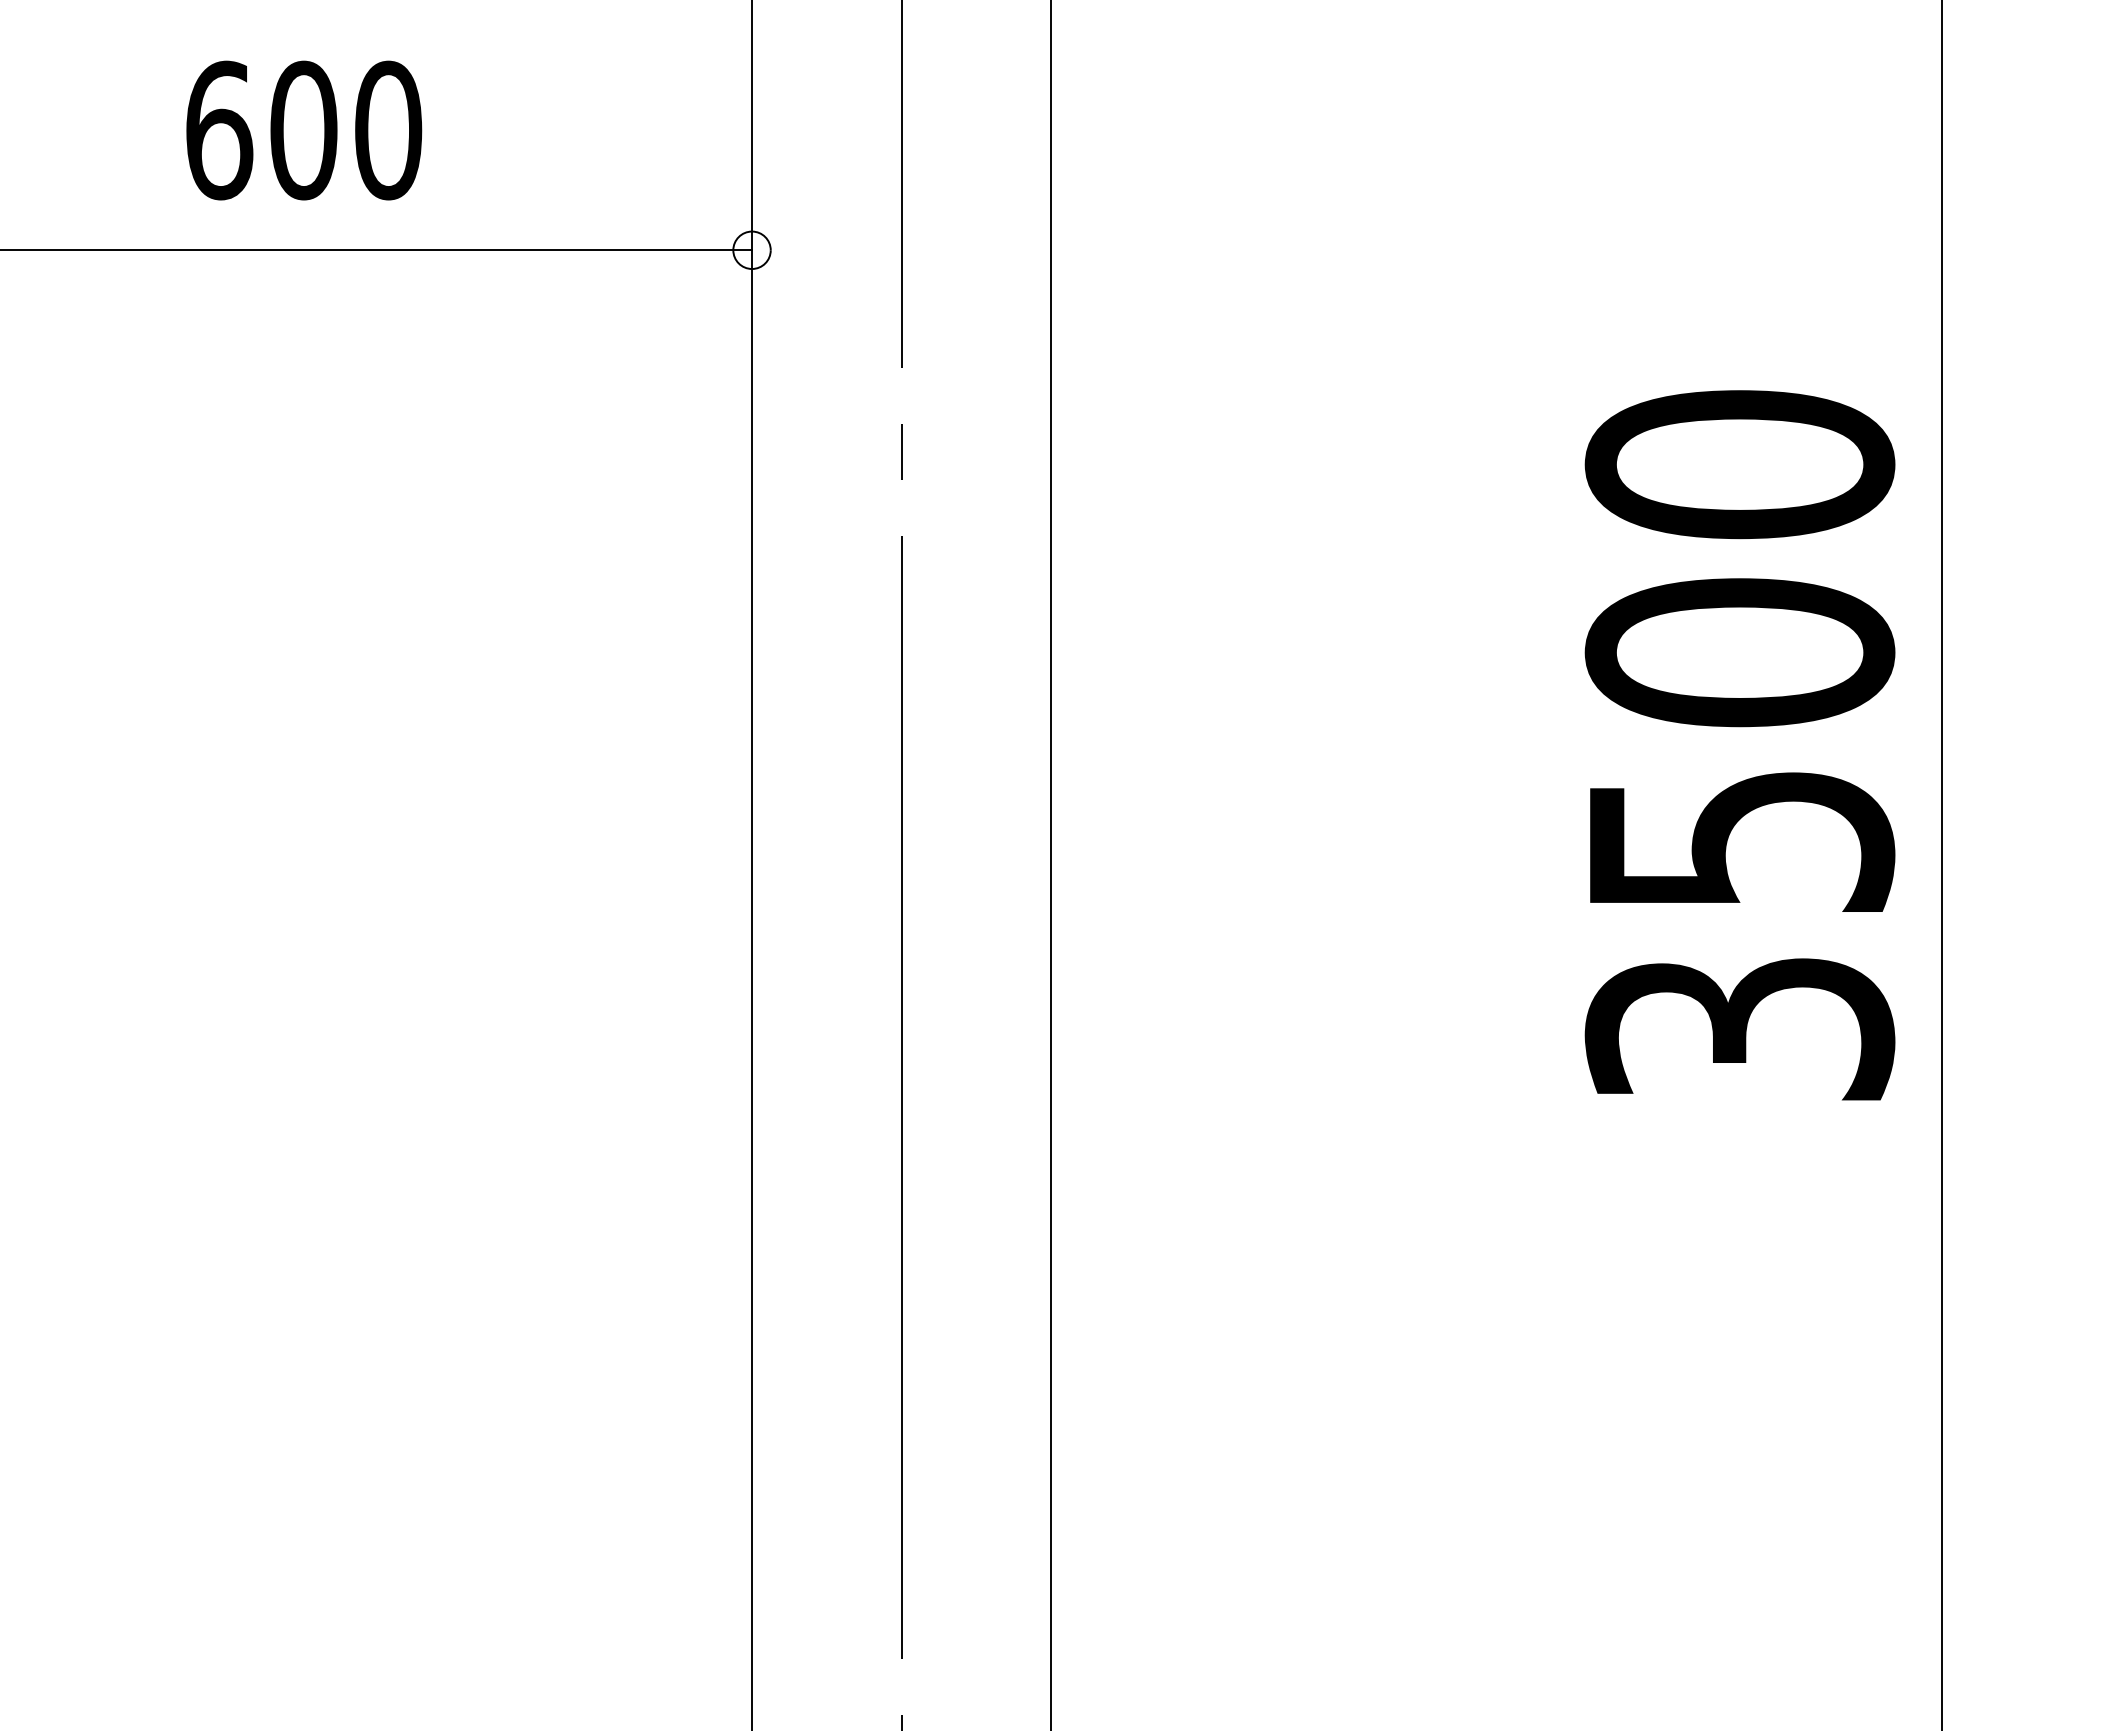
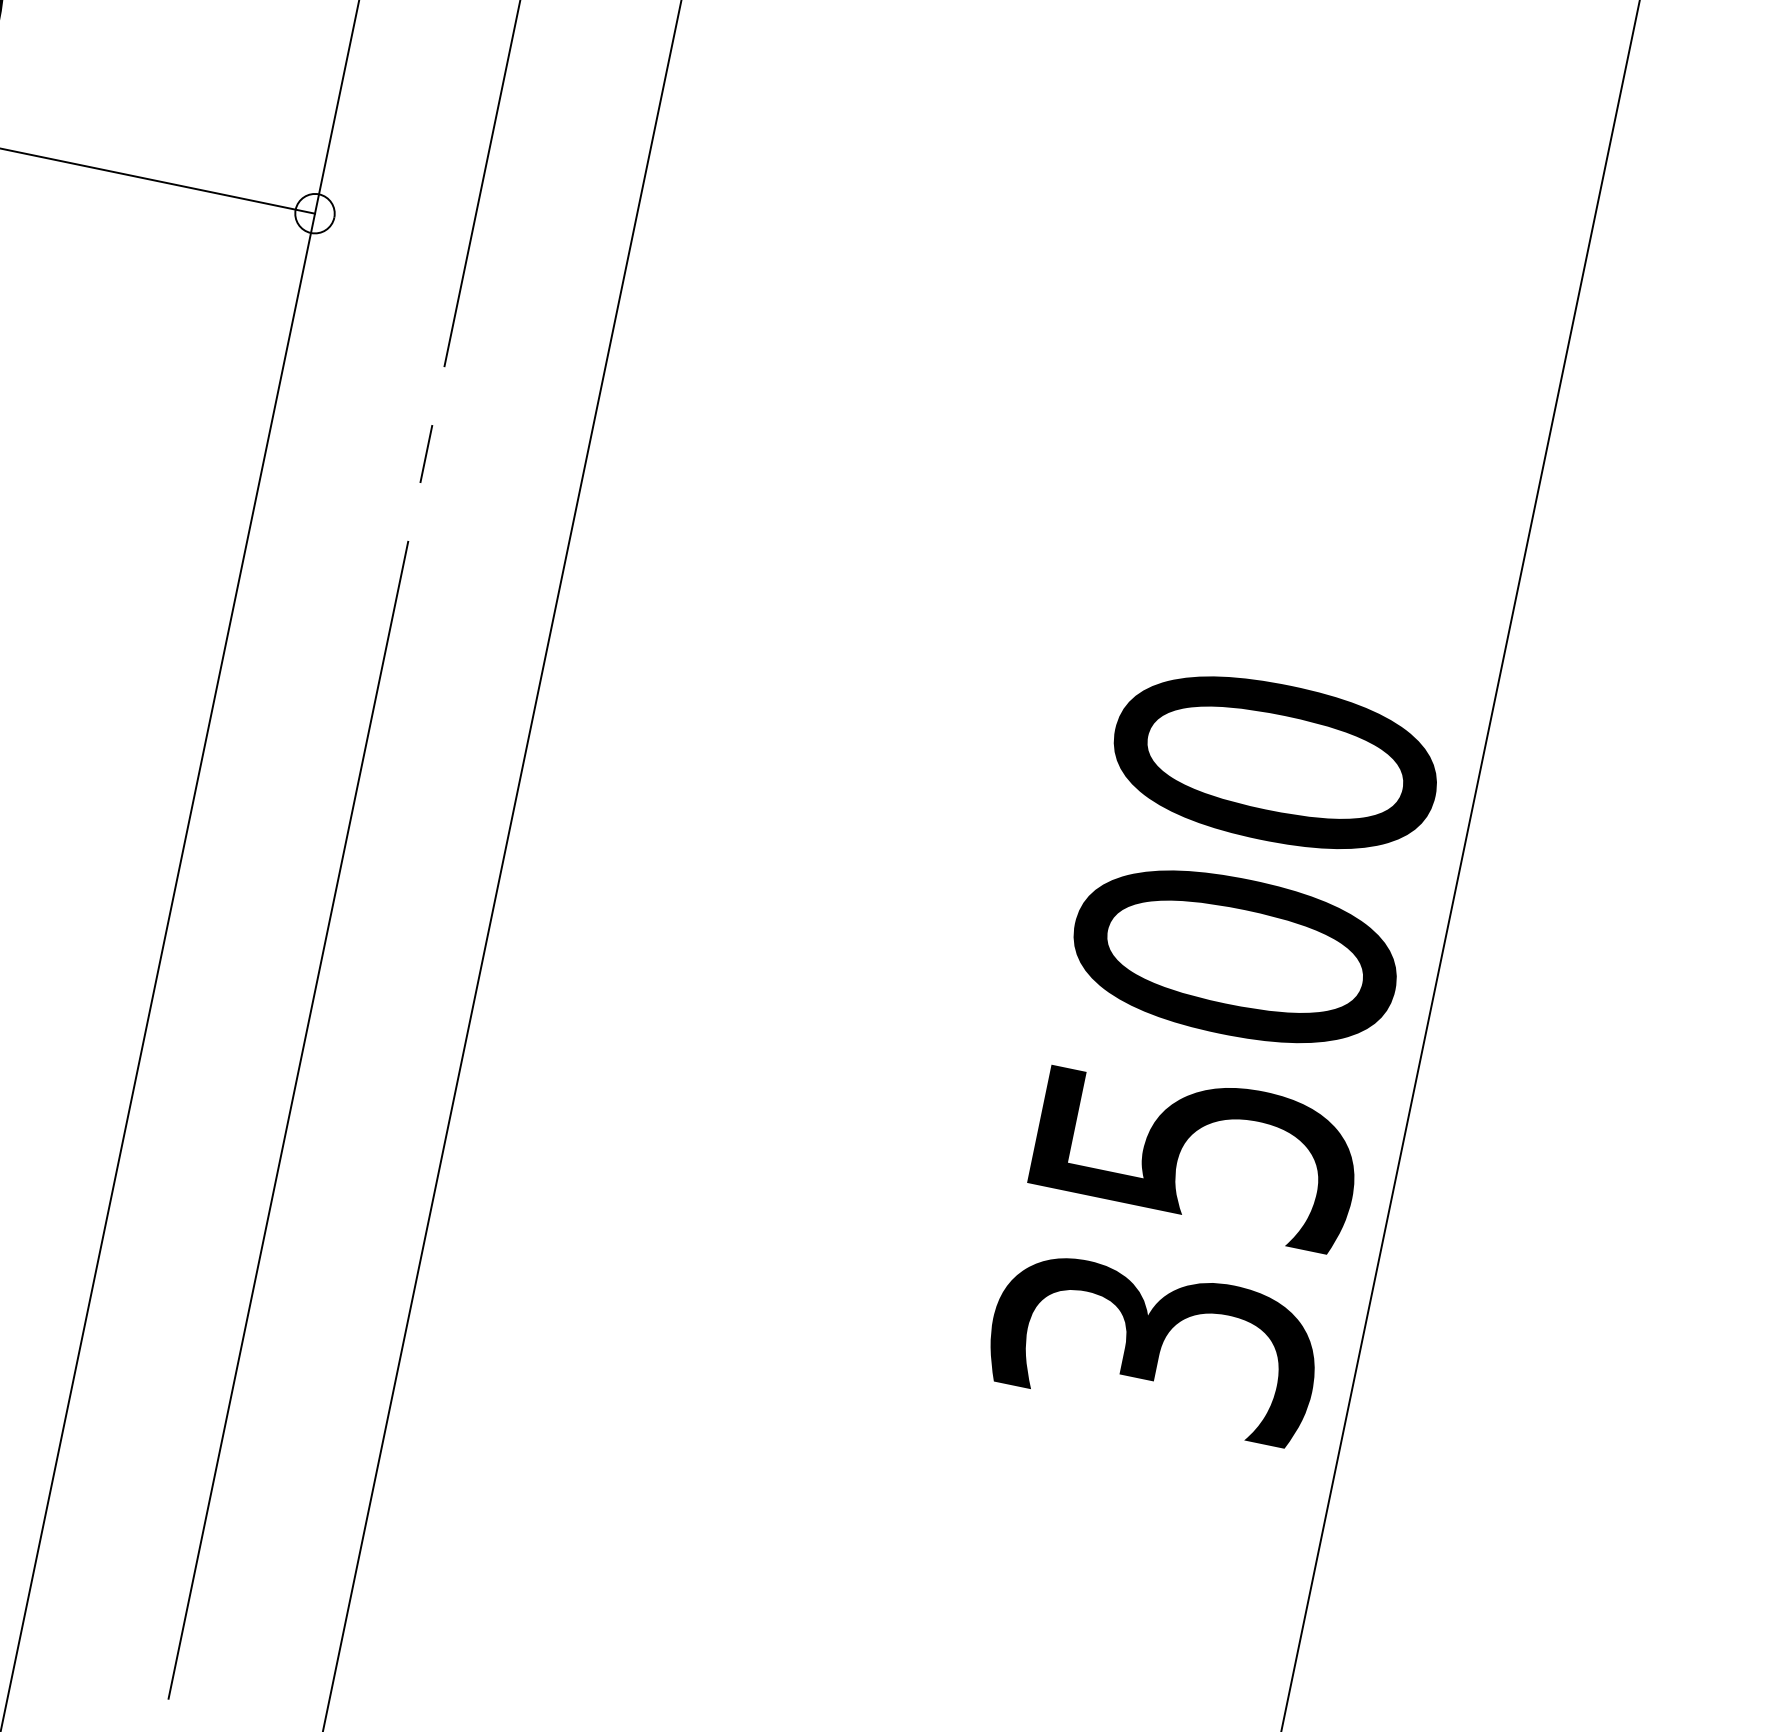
text: (1739, 745) -> (1214, 1052), moved

